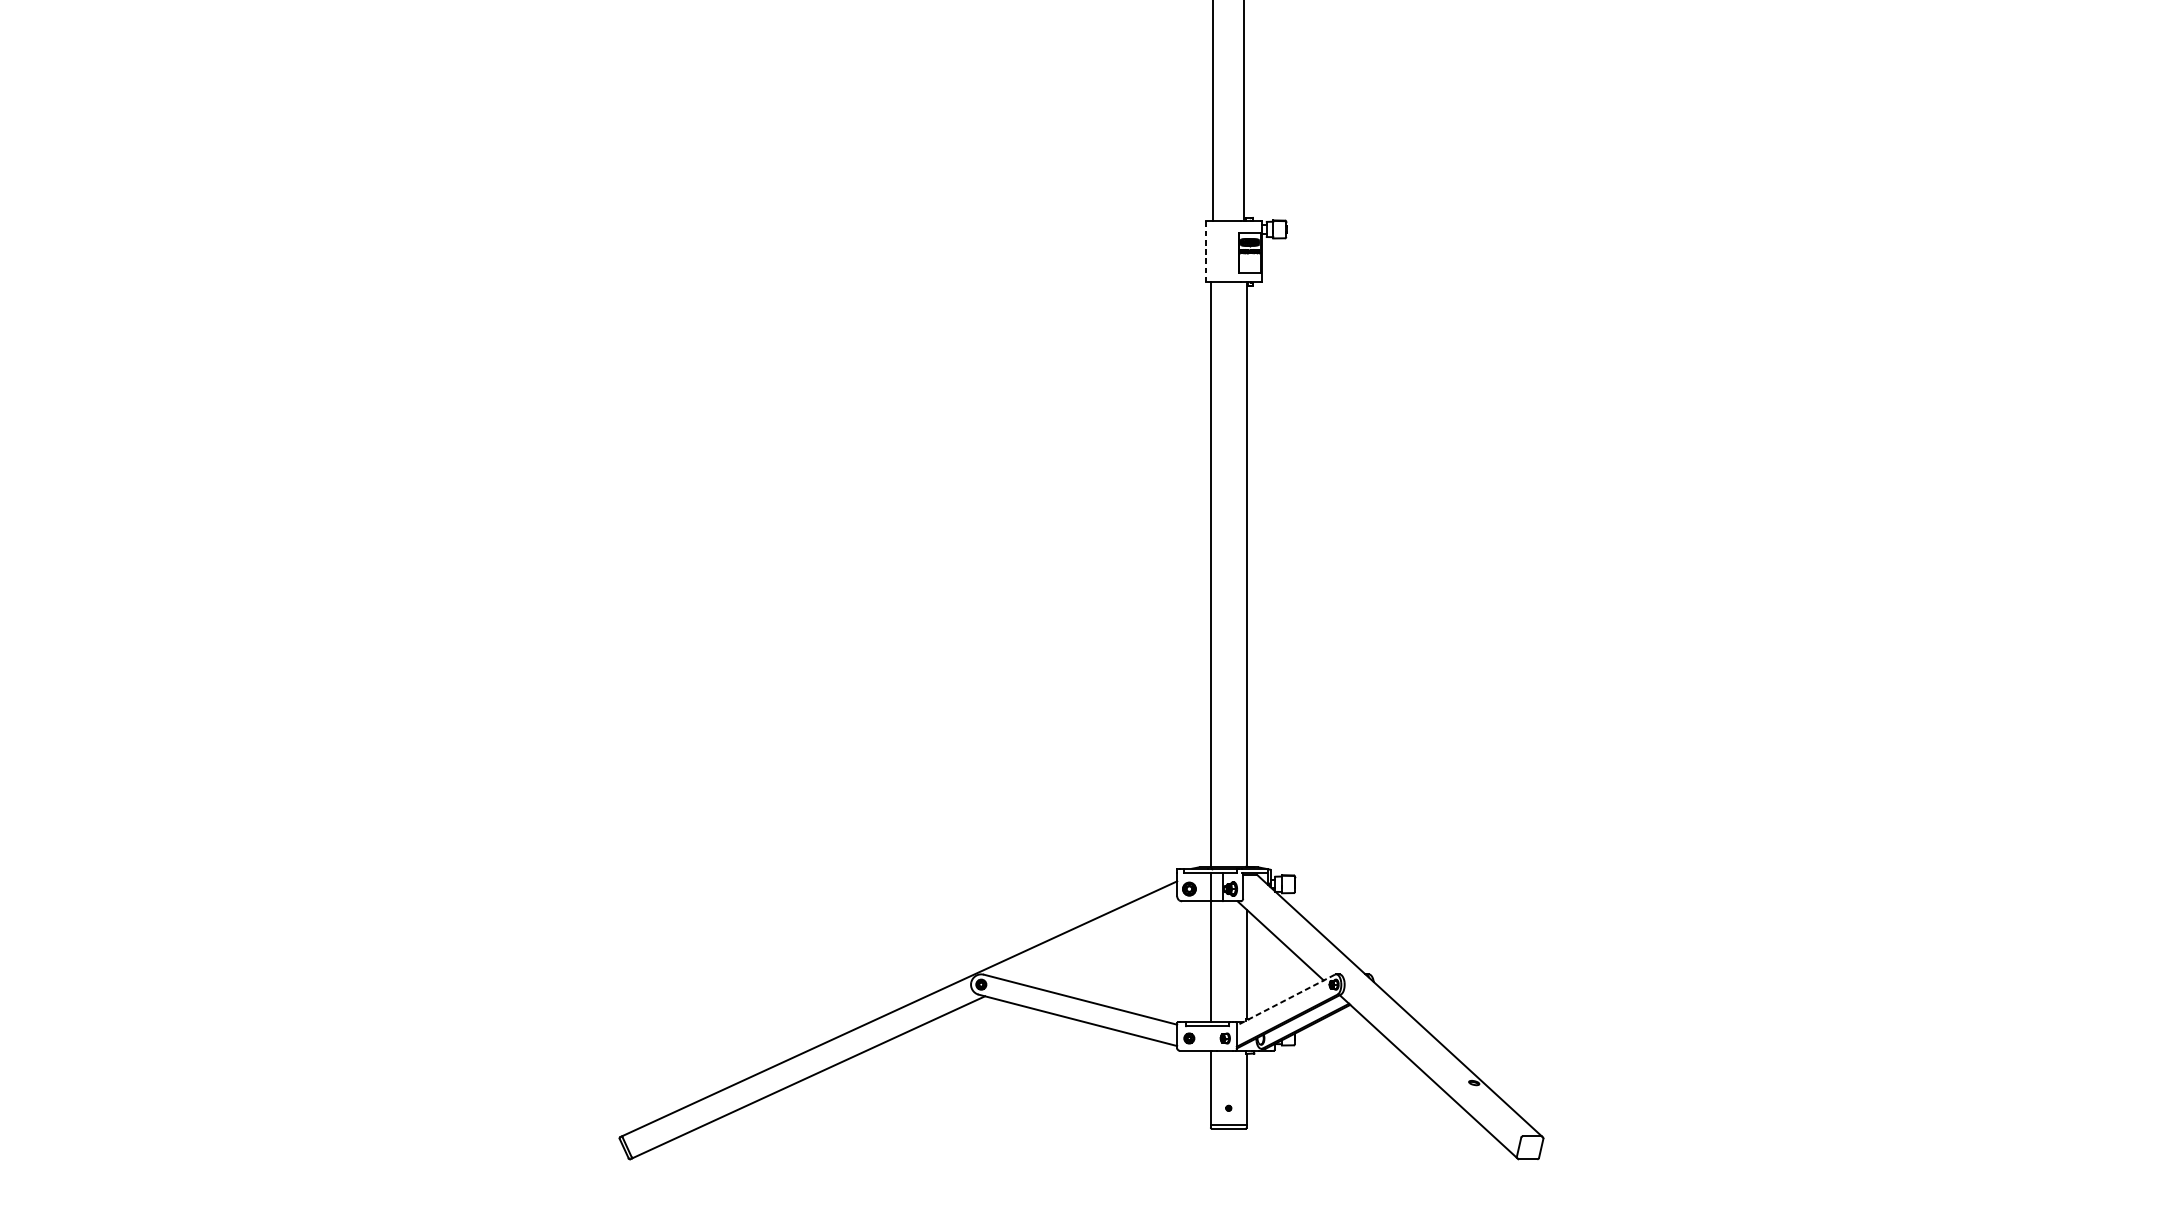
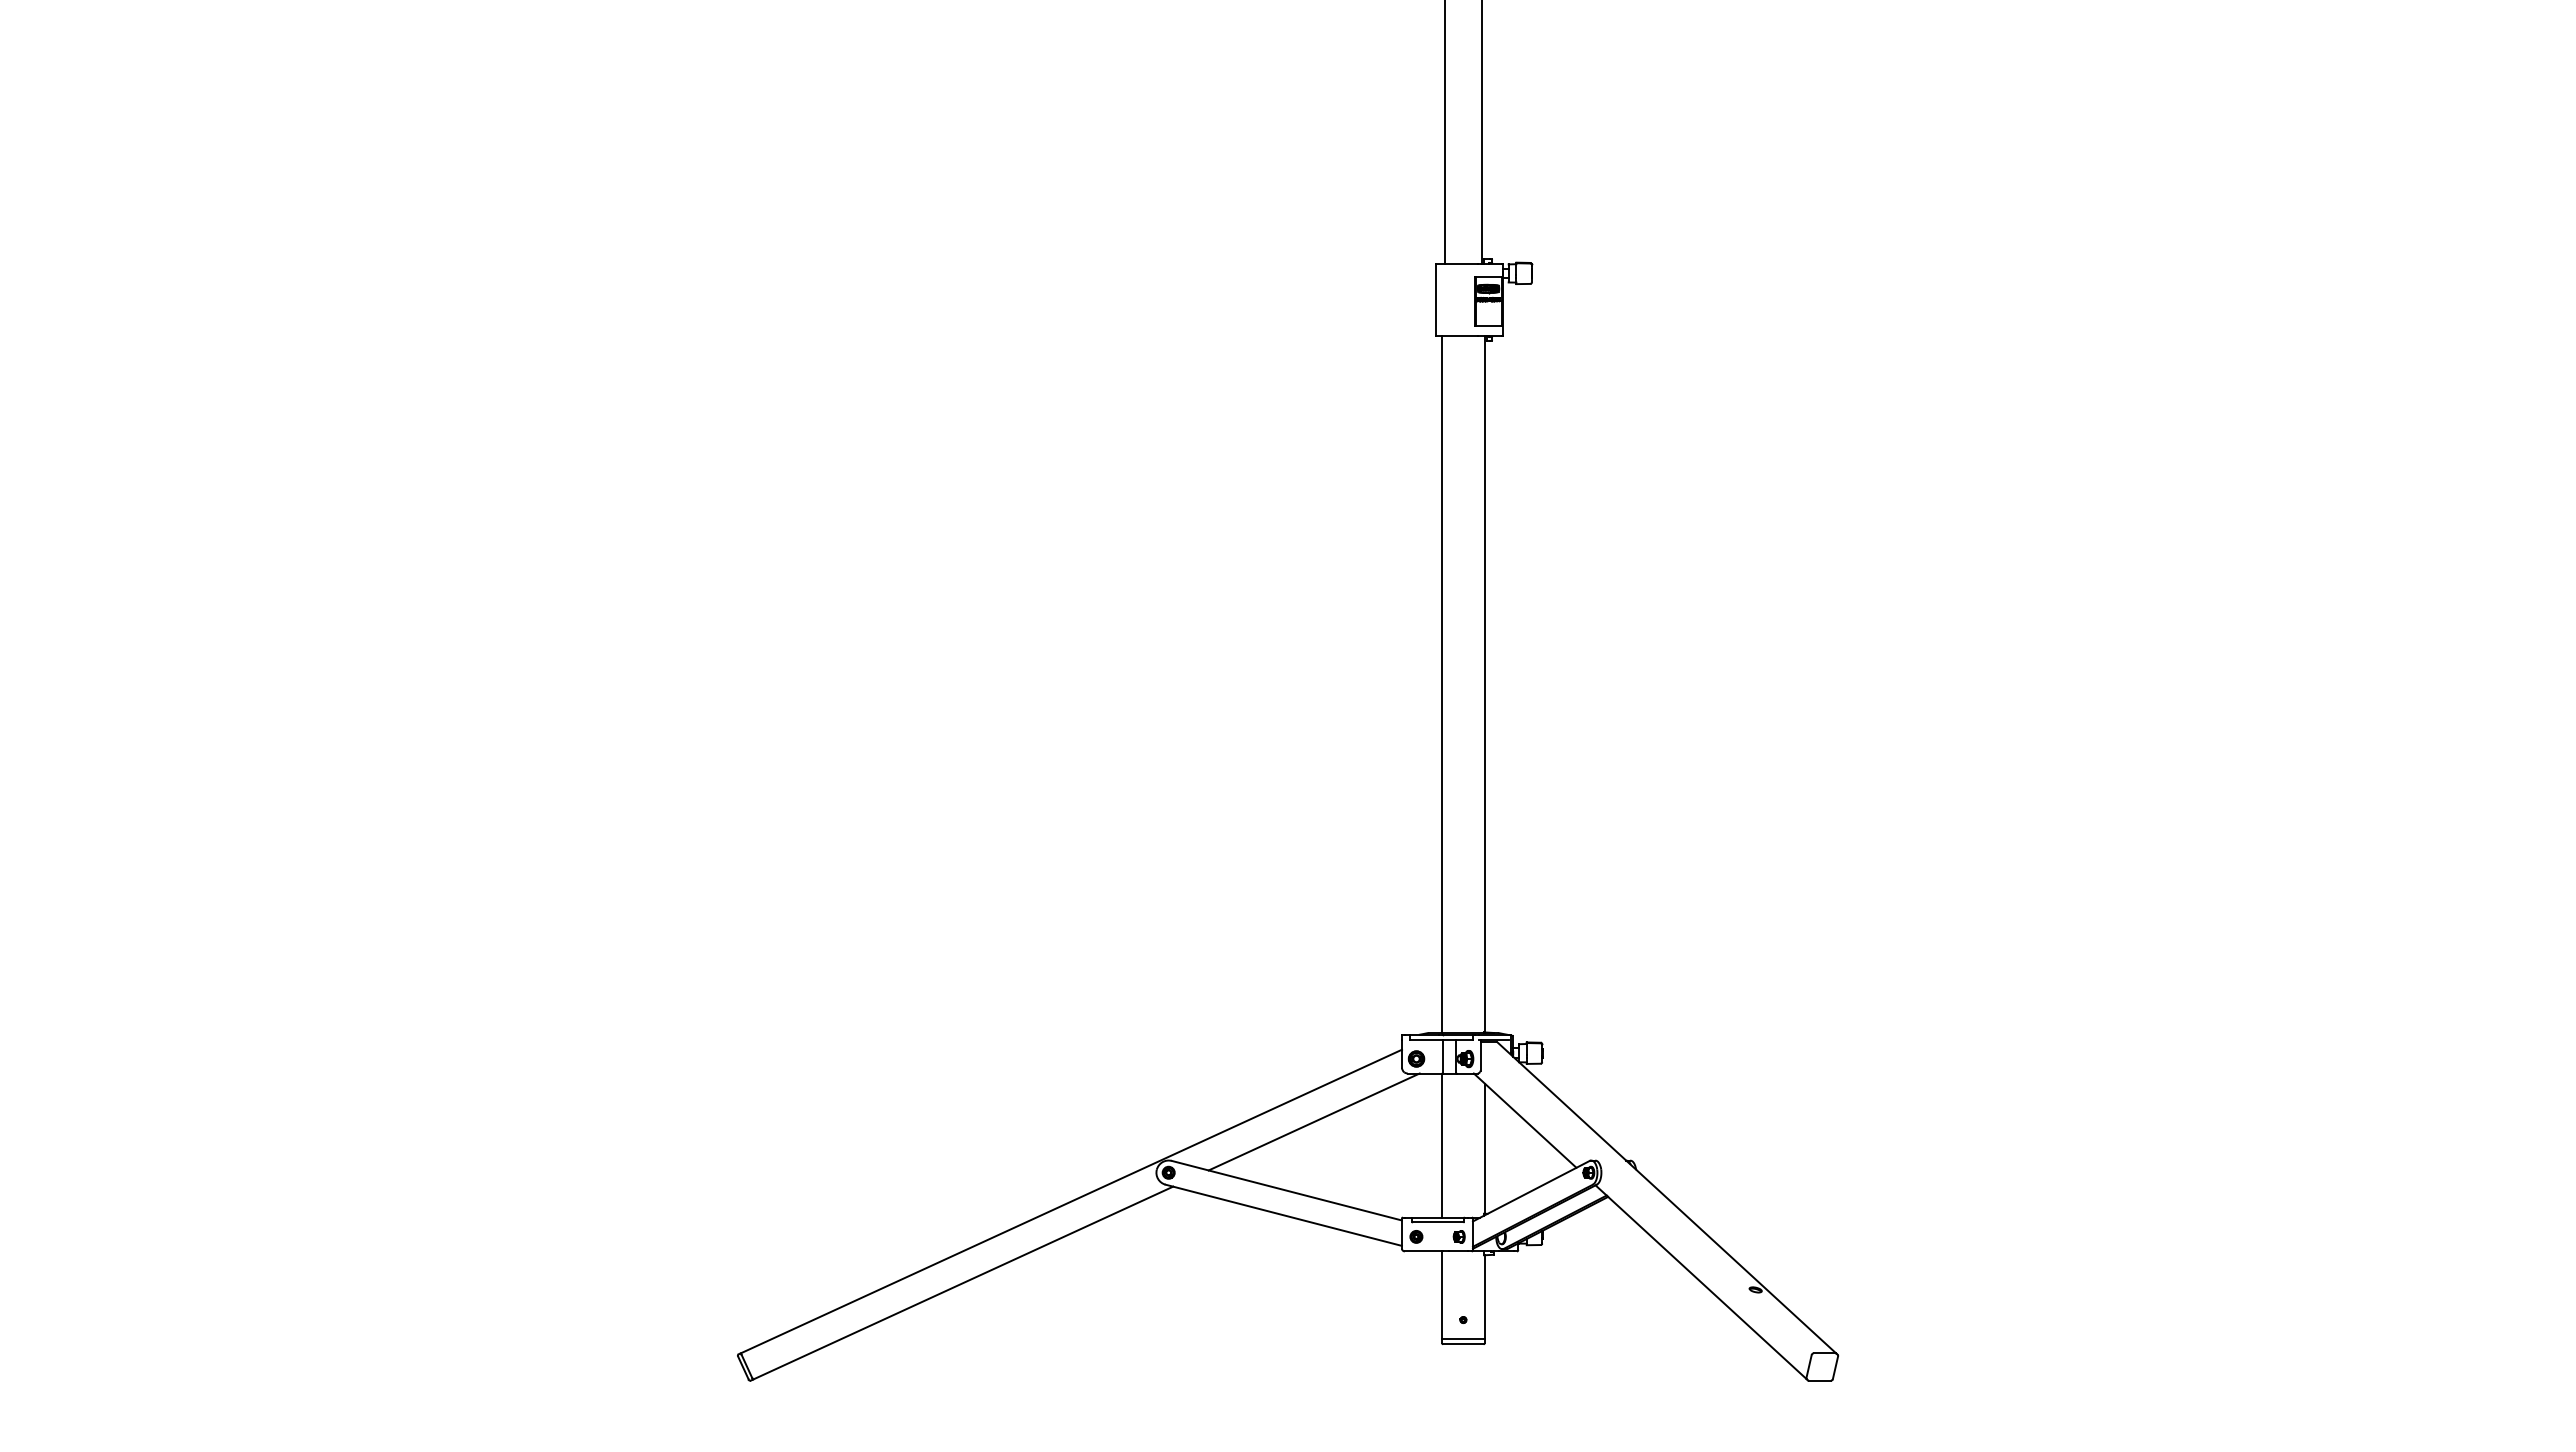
line: (1205, 252) -> (1435, 300), dashed -> solid
line: (1102, 941) -> (1313, 1121), added
line: (1285, 1000) -> (1531, 1191), dashed -> solid

